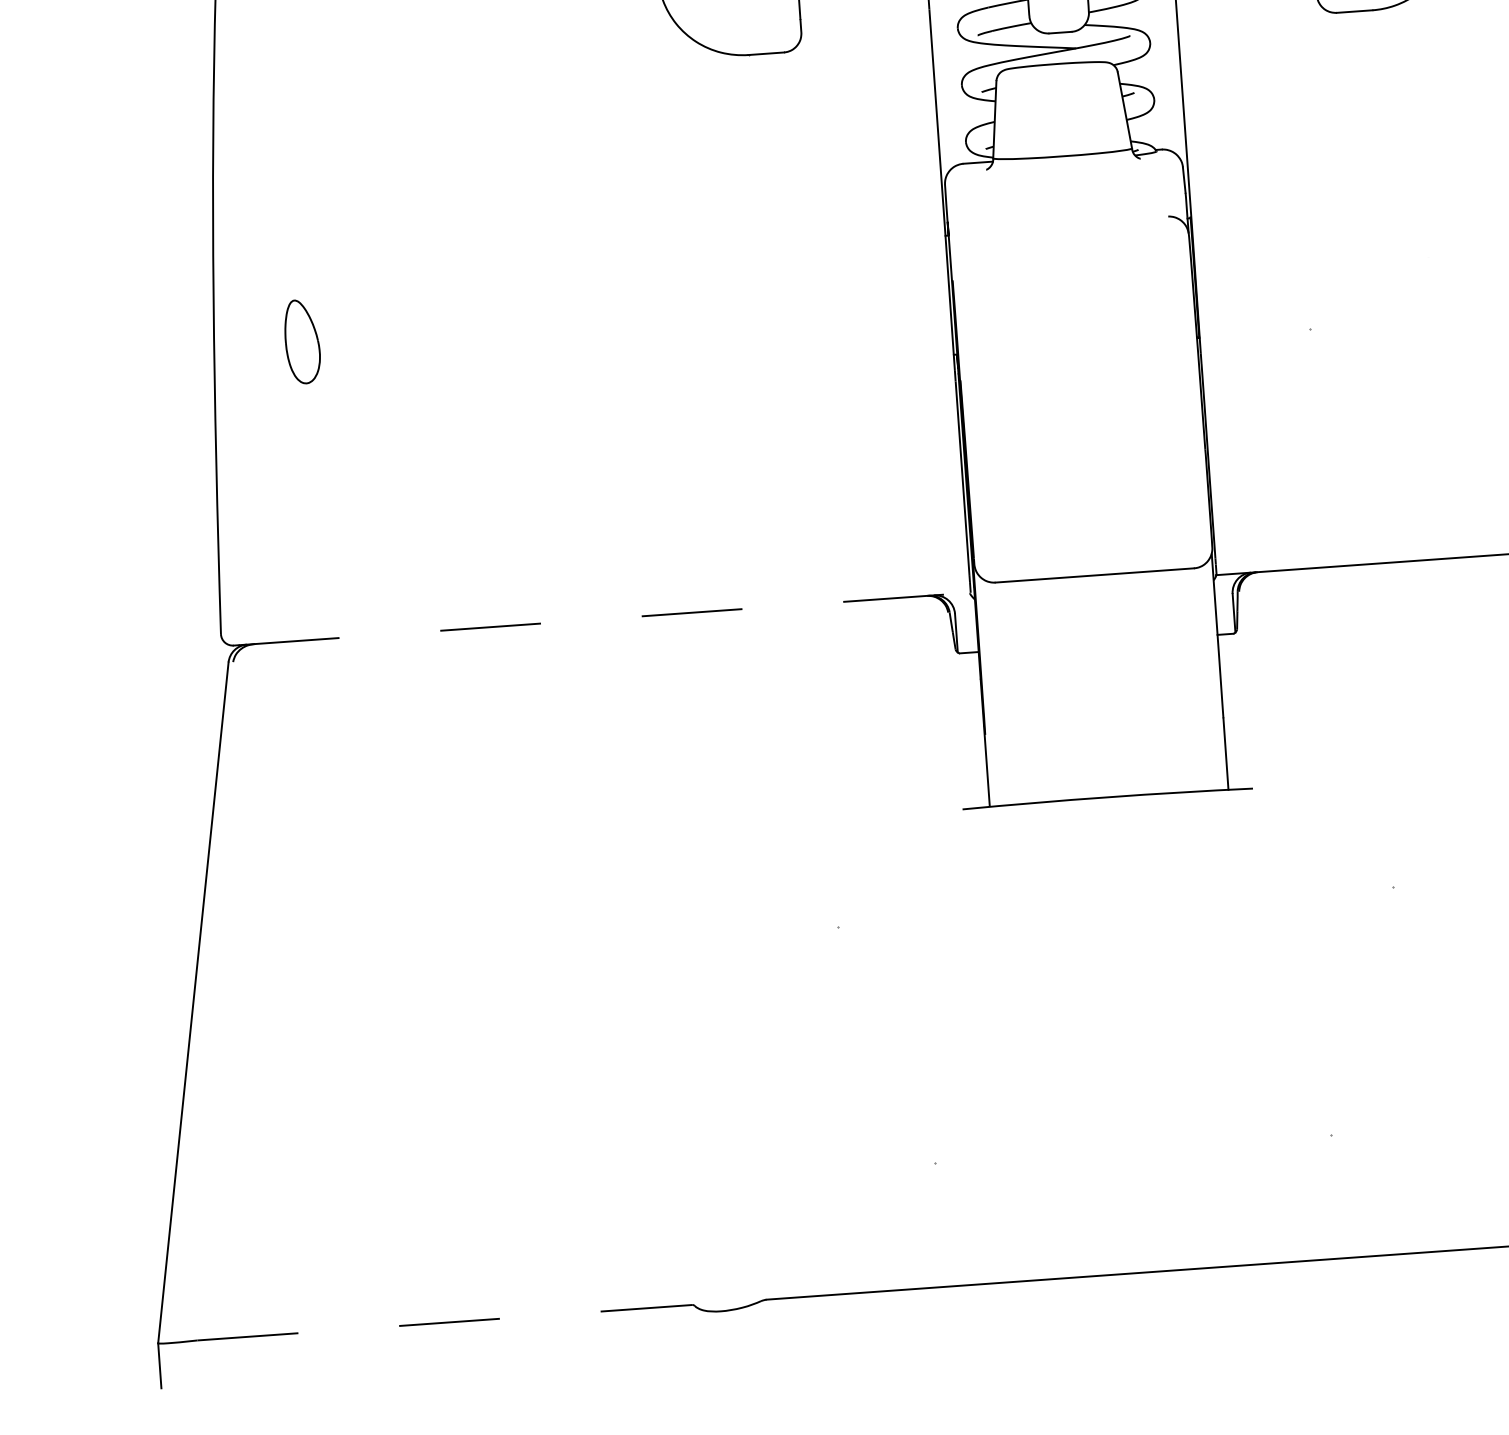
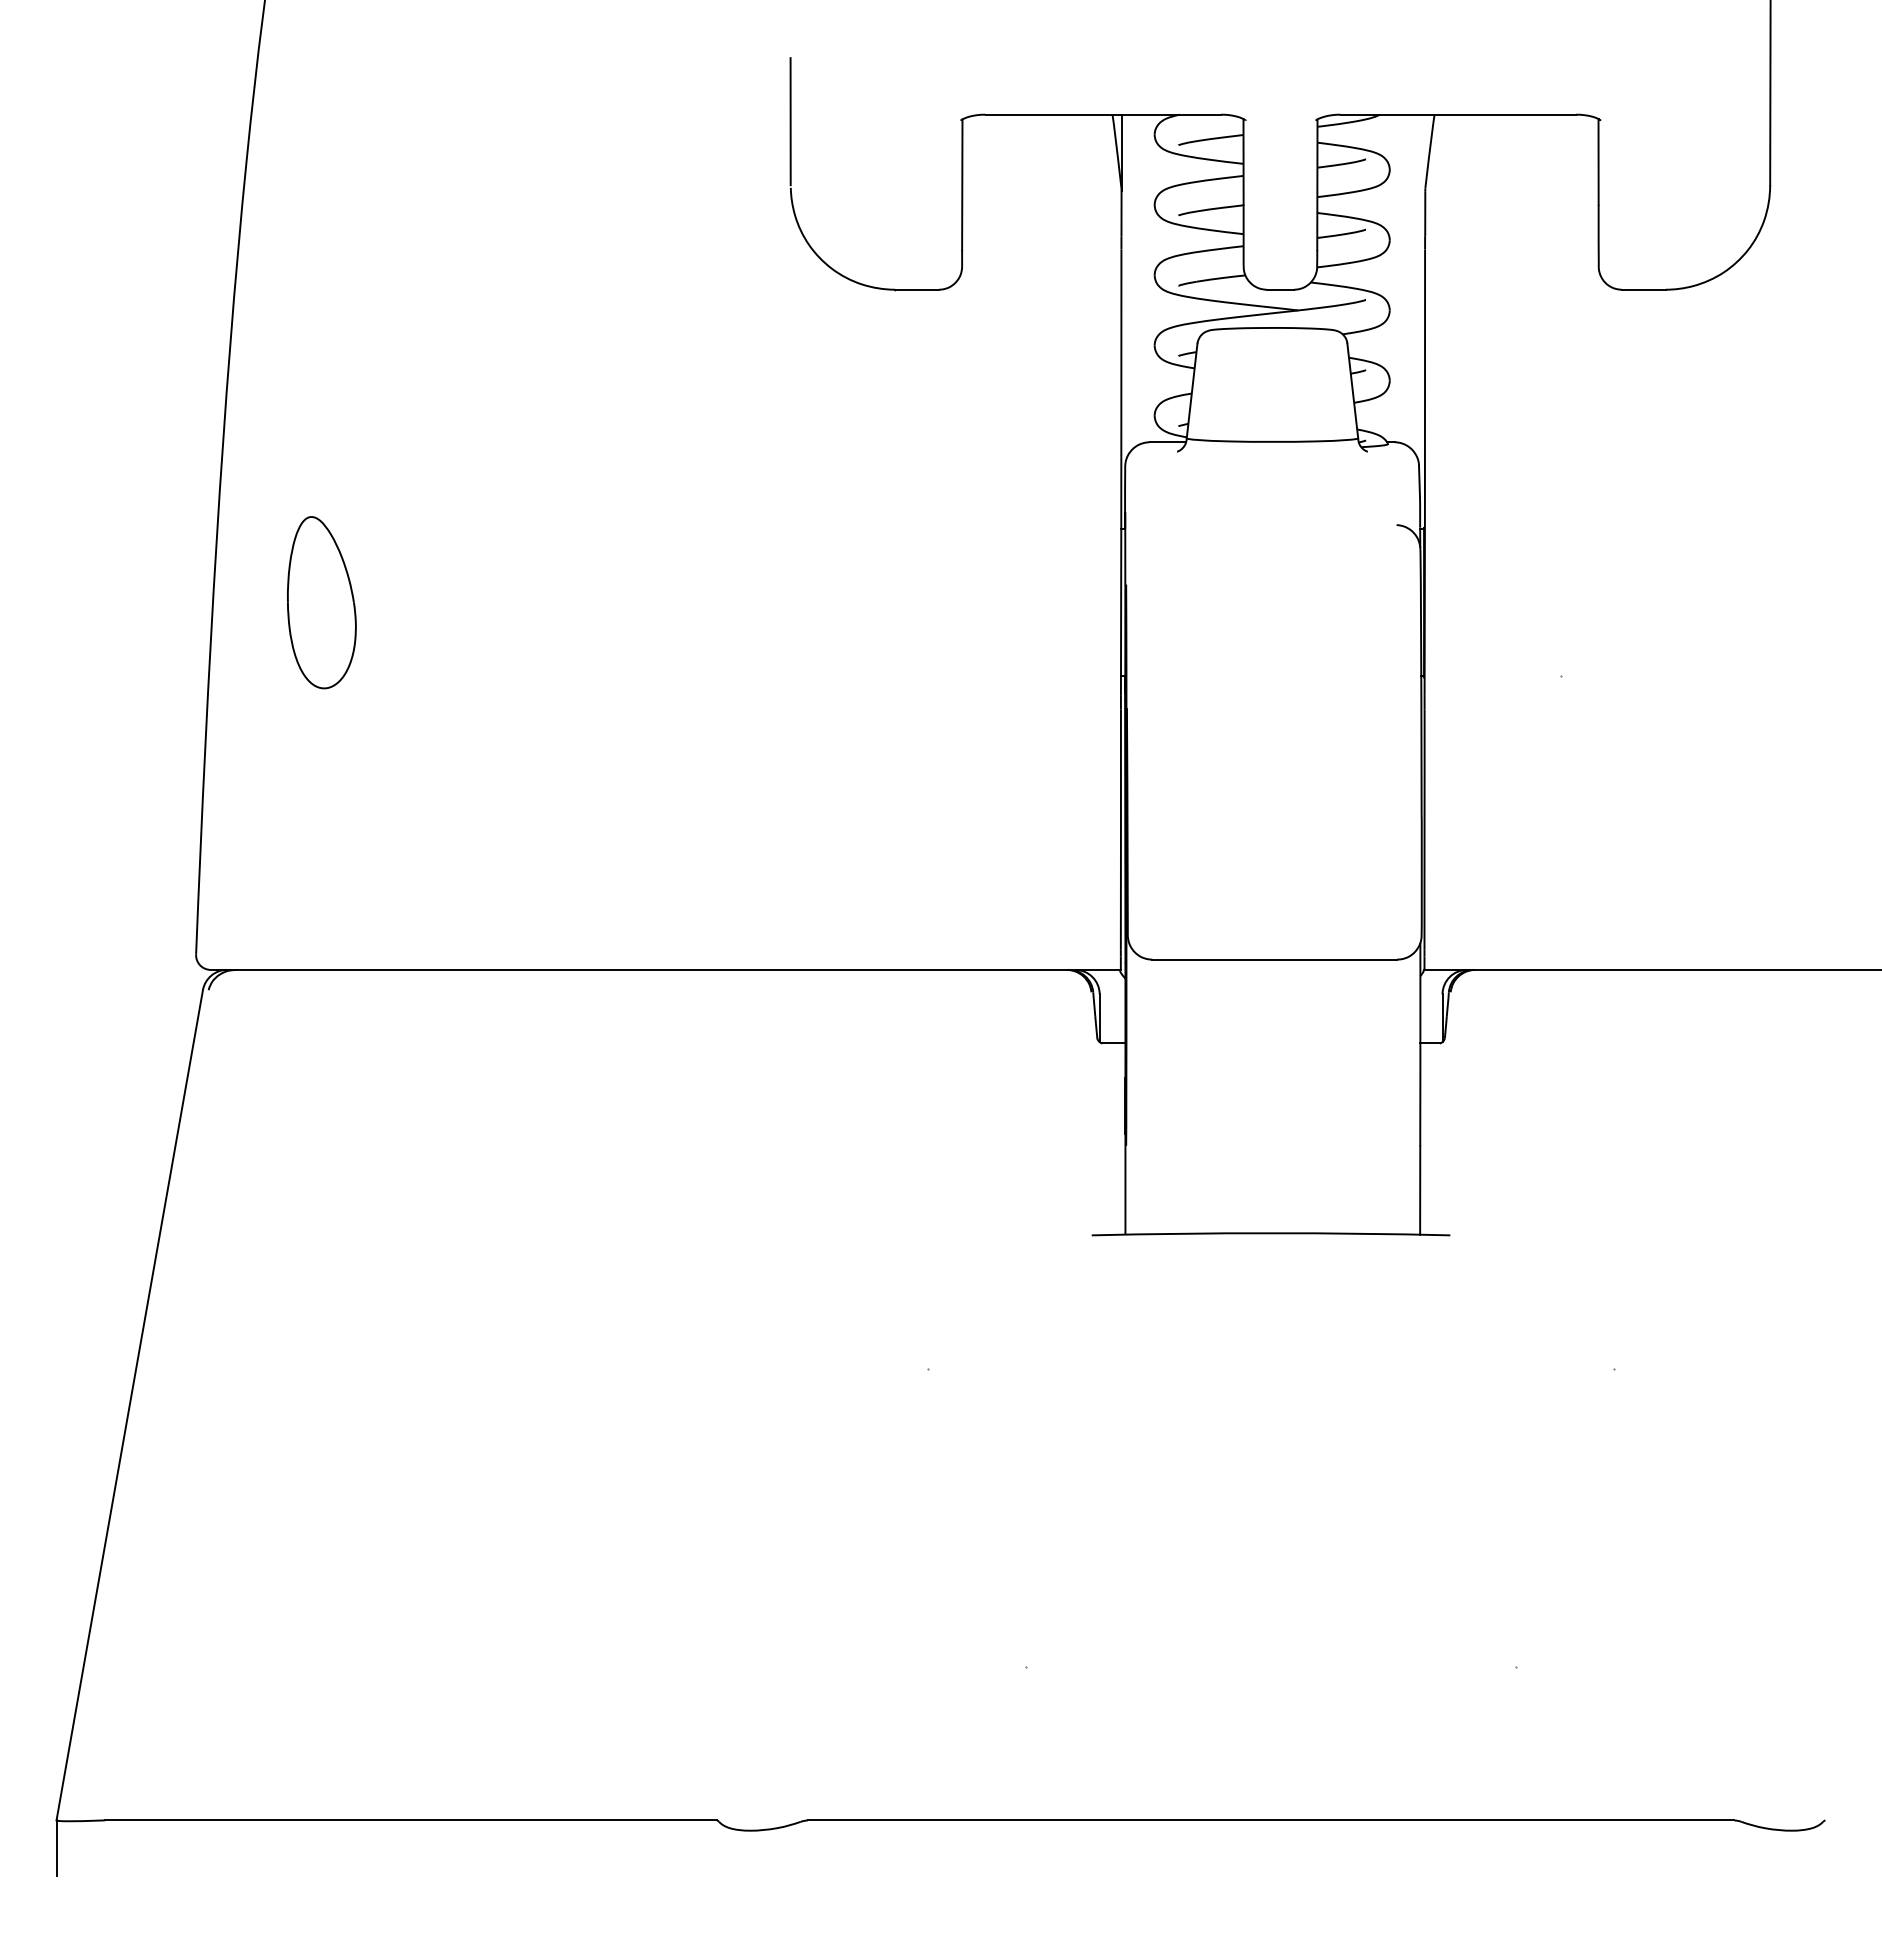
part: (302, 341) -> (321, 602), size x1.67
line: (604, 618) -> (668, 969), dashed -> solid
line: (445, 1322) -> (411, 1820), dashed -> solid

